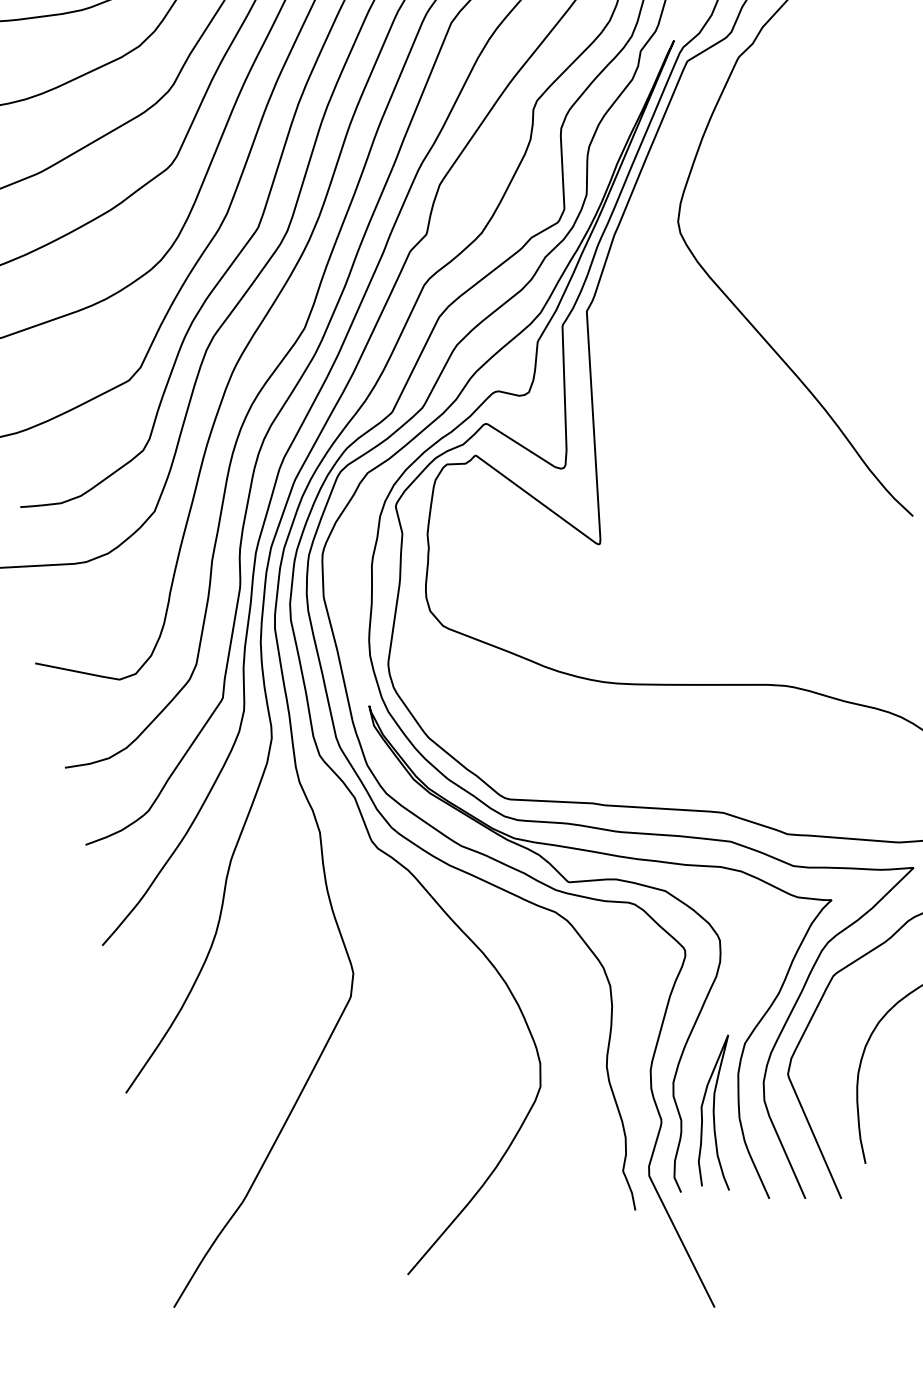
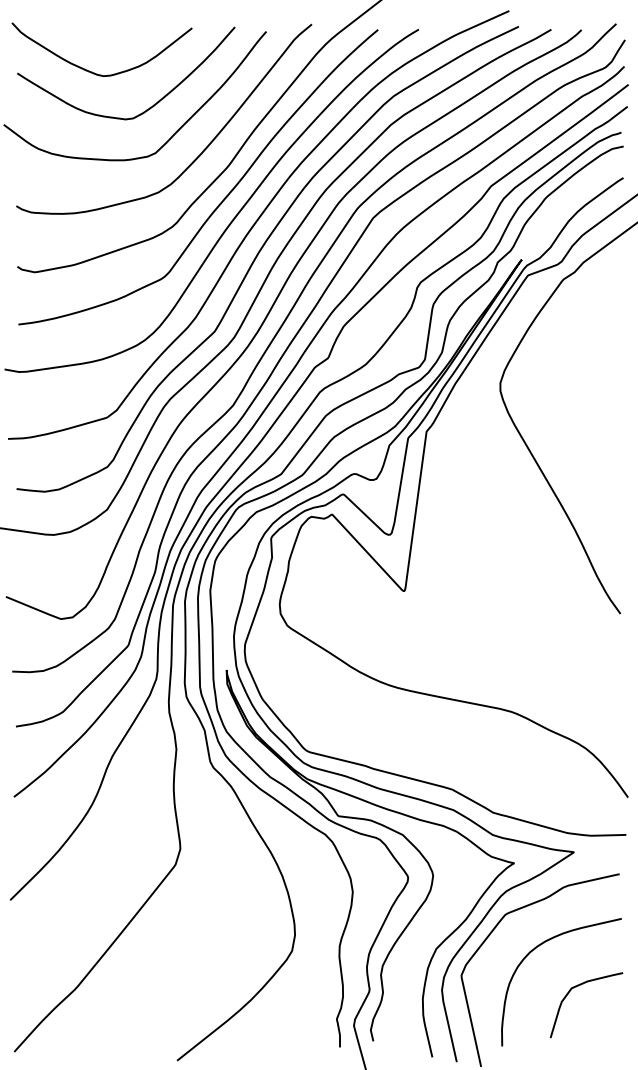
curve: (714, 1115) -> (406, 993), removed

